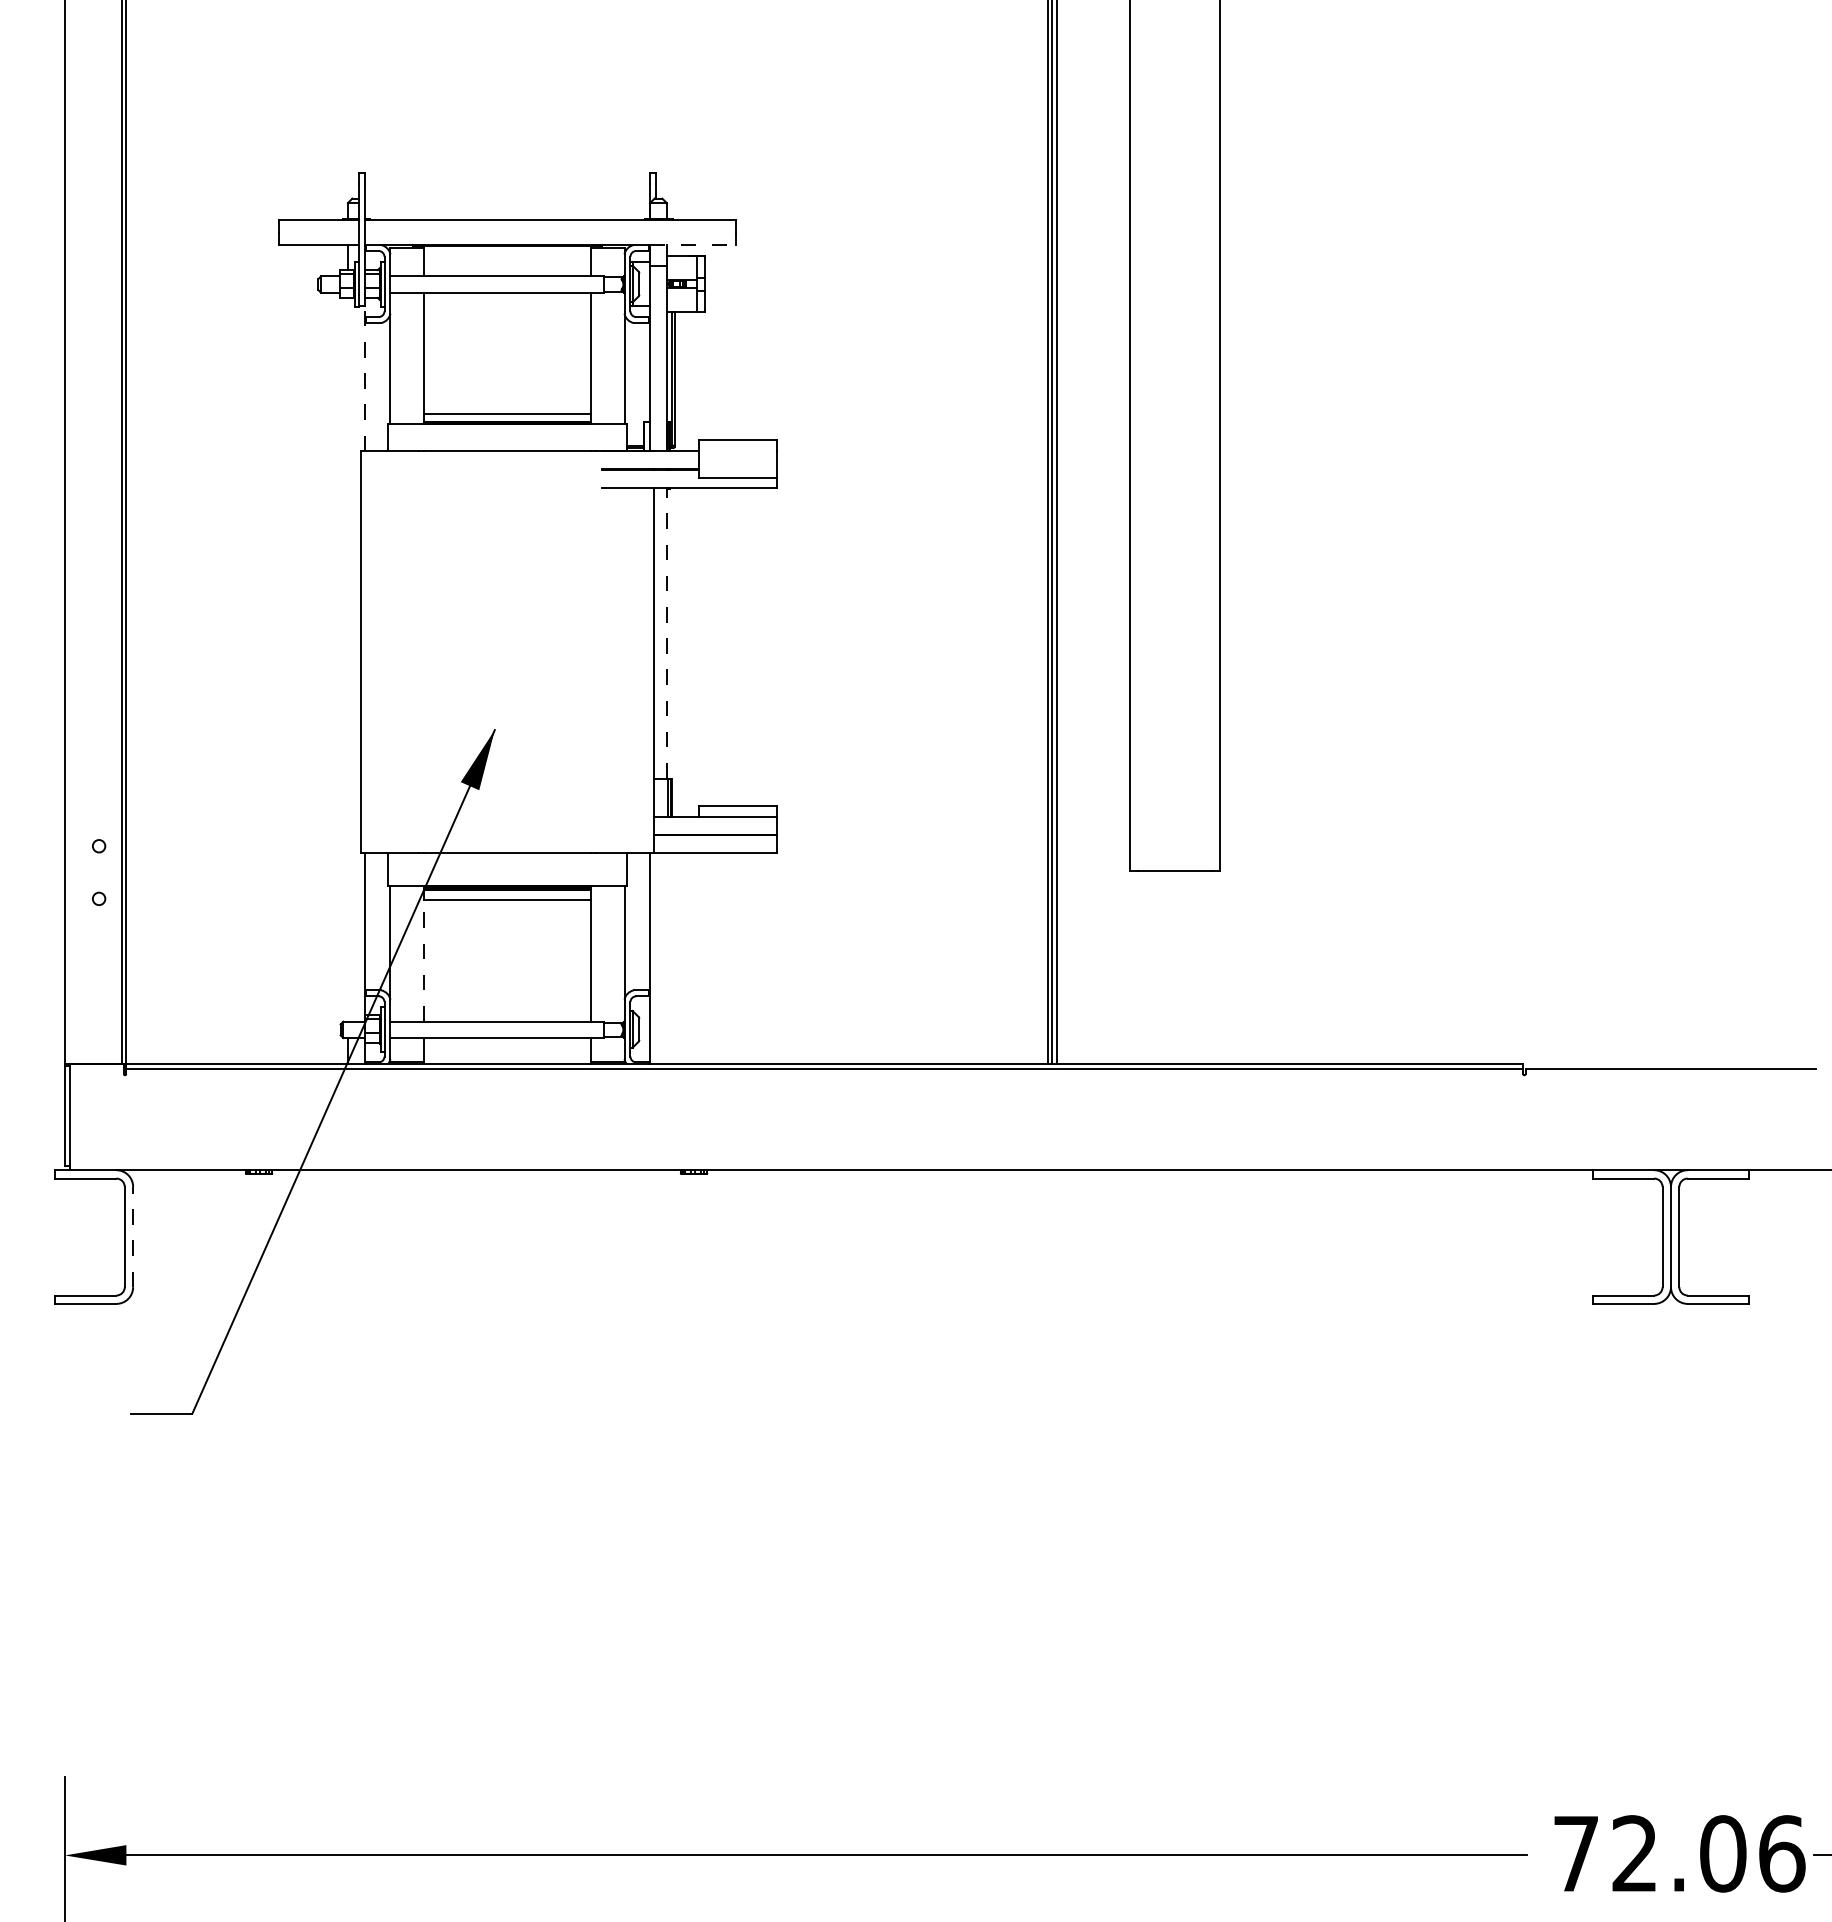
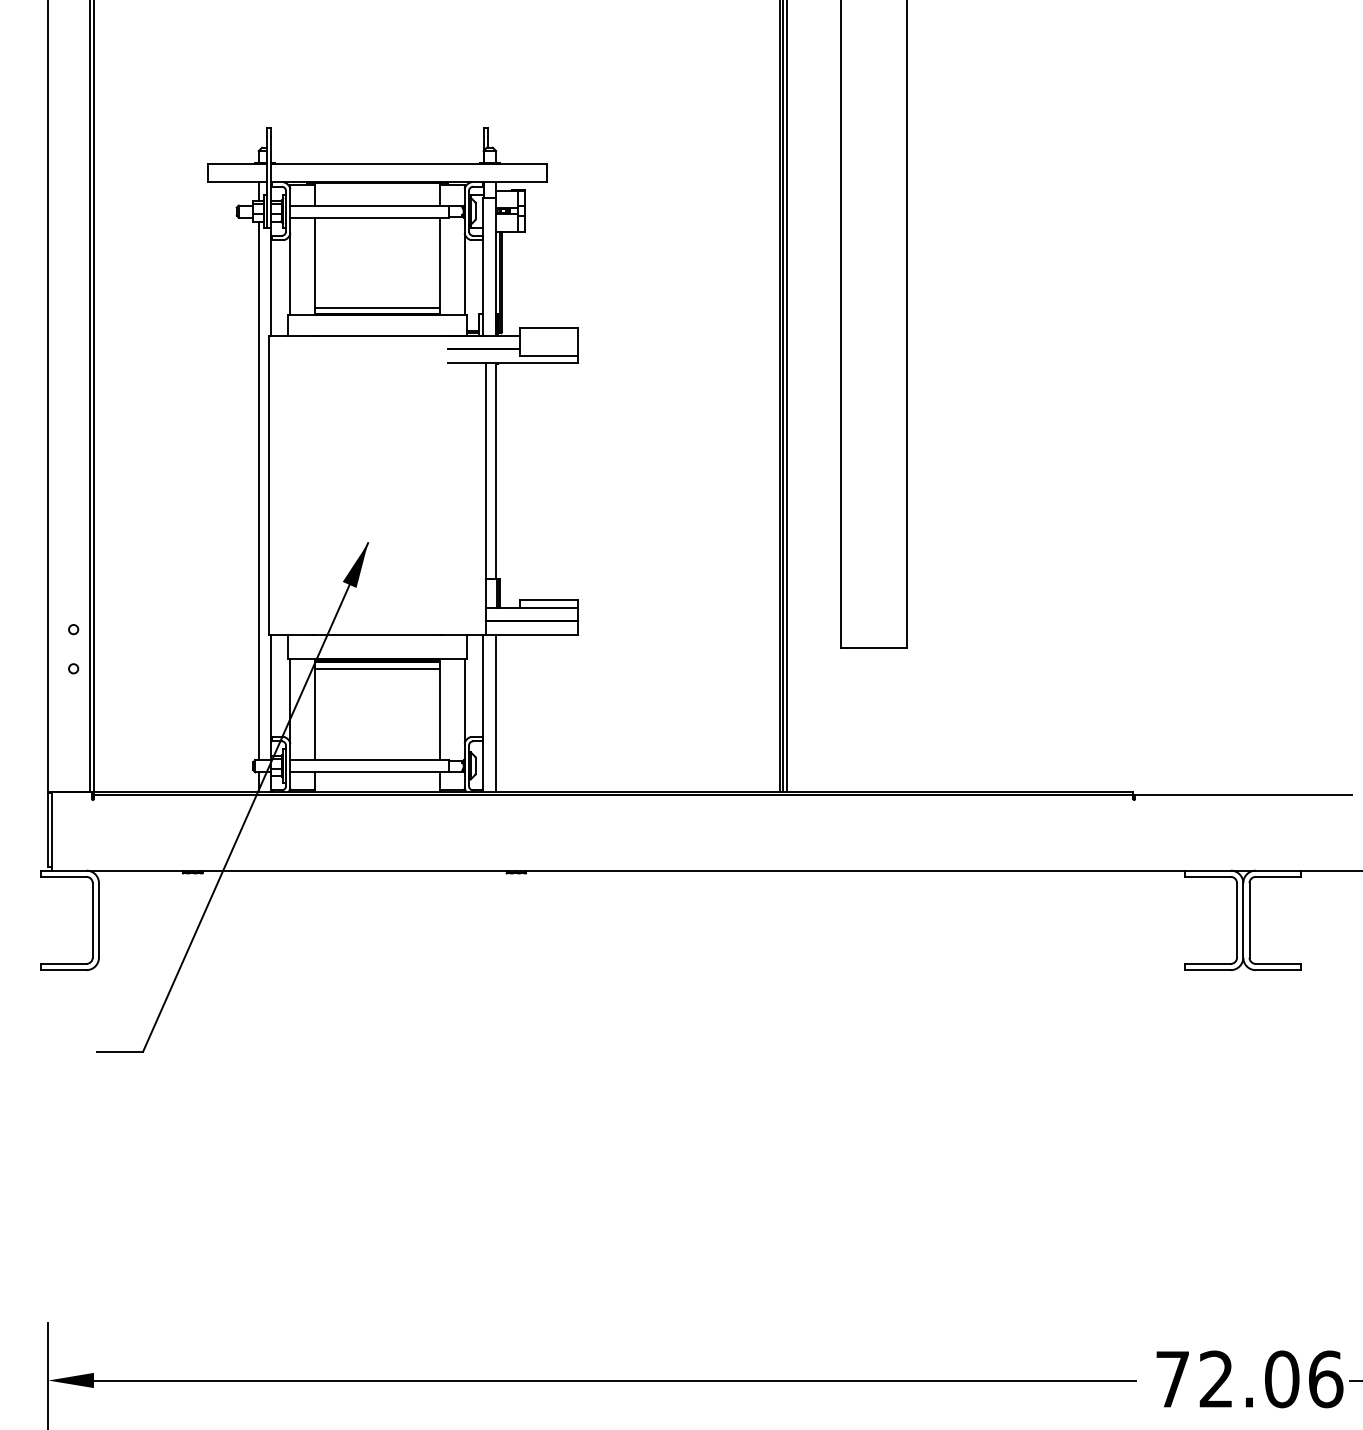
line: (693, 245) -> (515, 182), dashed -> solid
line: (364, 378) -> (271, 281), dashed -> solid
line: (667, 632) -> (496, 470), dashed -> solid
line: (347, 659) -> (258, 490), added
line: (667, 958) -> (496, 713), added
line: (423, 960) -> (315, 714), dashed -> solid
line: (133, 1236) -> (99, 919), dashed -> solid

